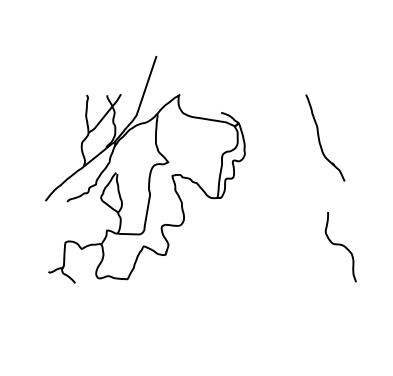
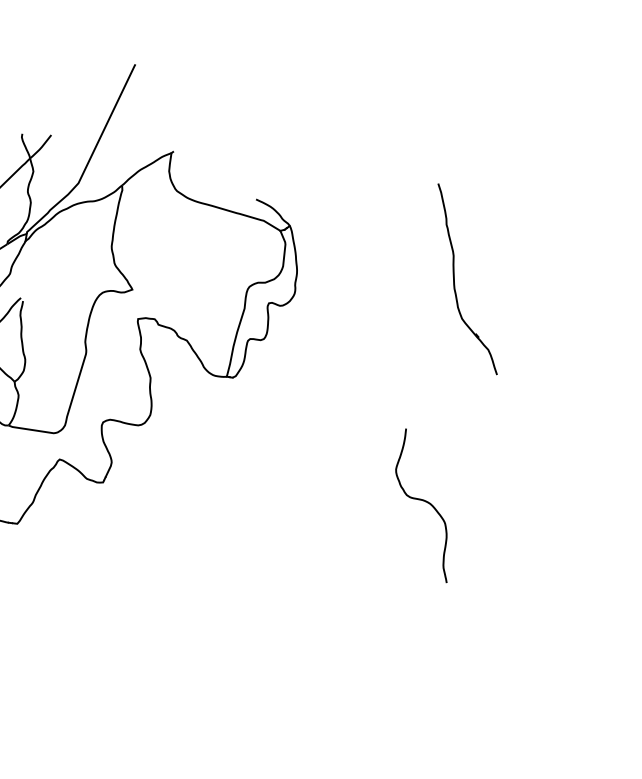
curve: (340, 245) -> (423, 502), moved

